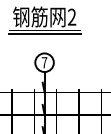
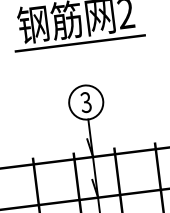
line: (45, 34) -> (81, 50), removed
text: (44, 62) -> (86, 102), 7 -> 3

